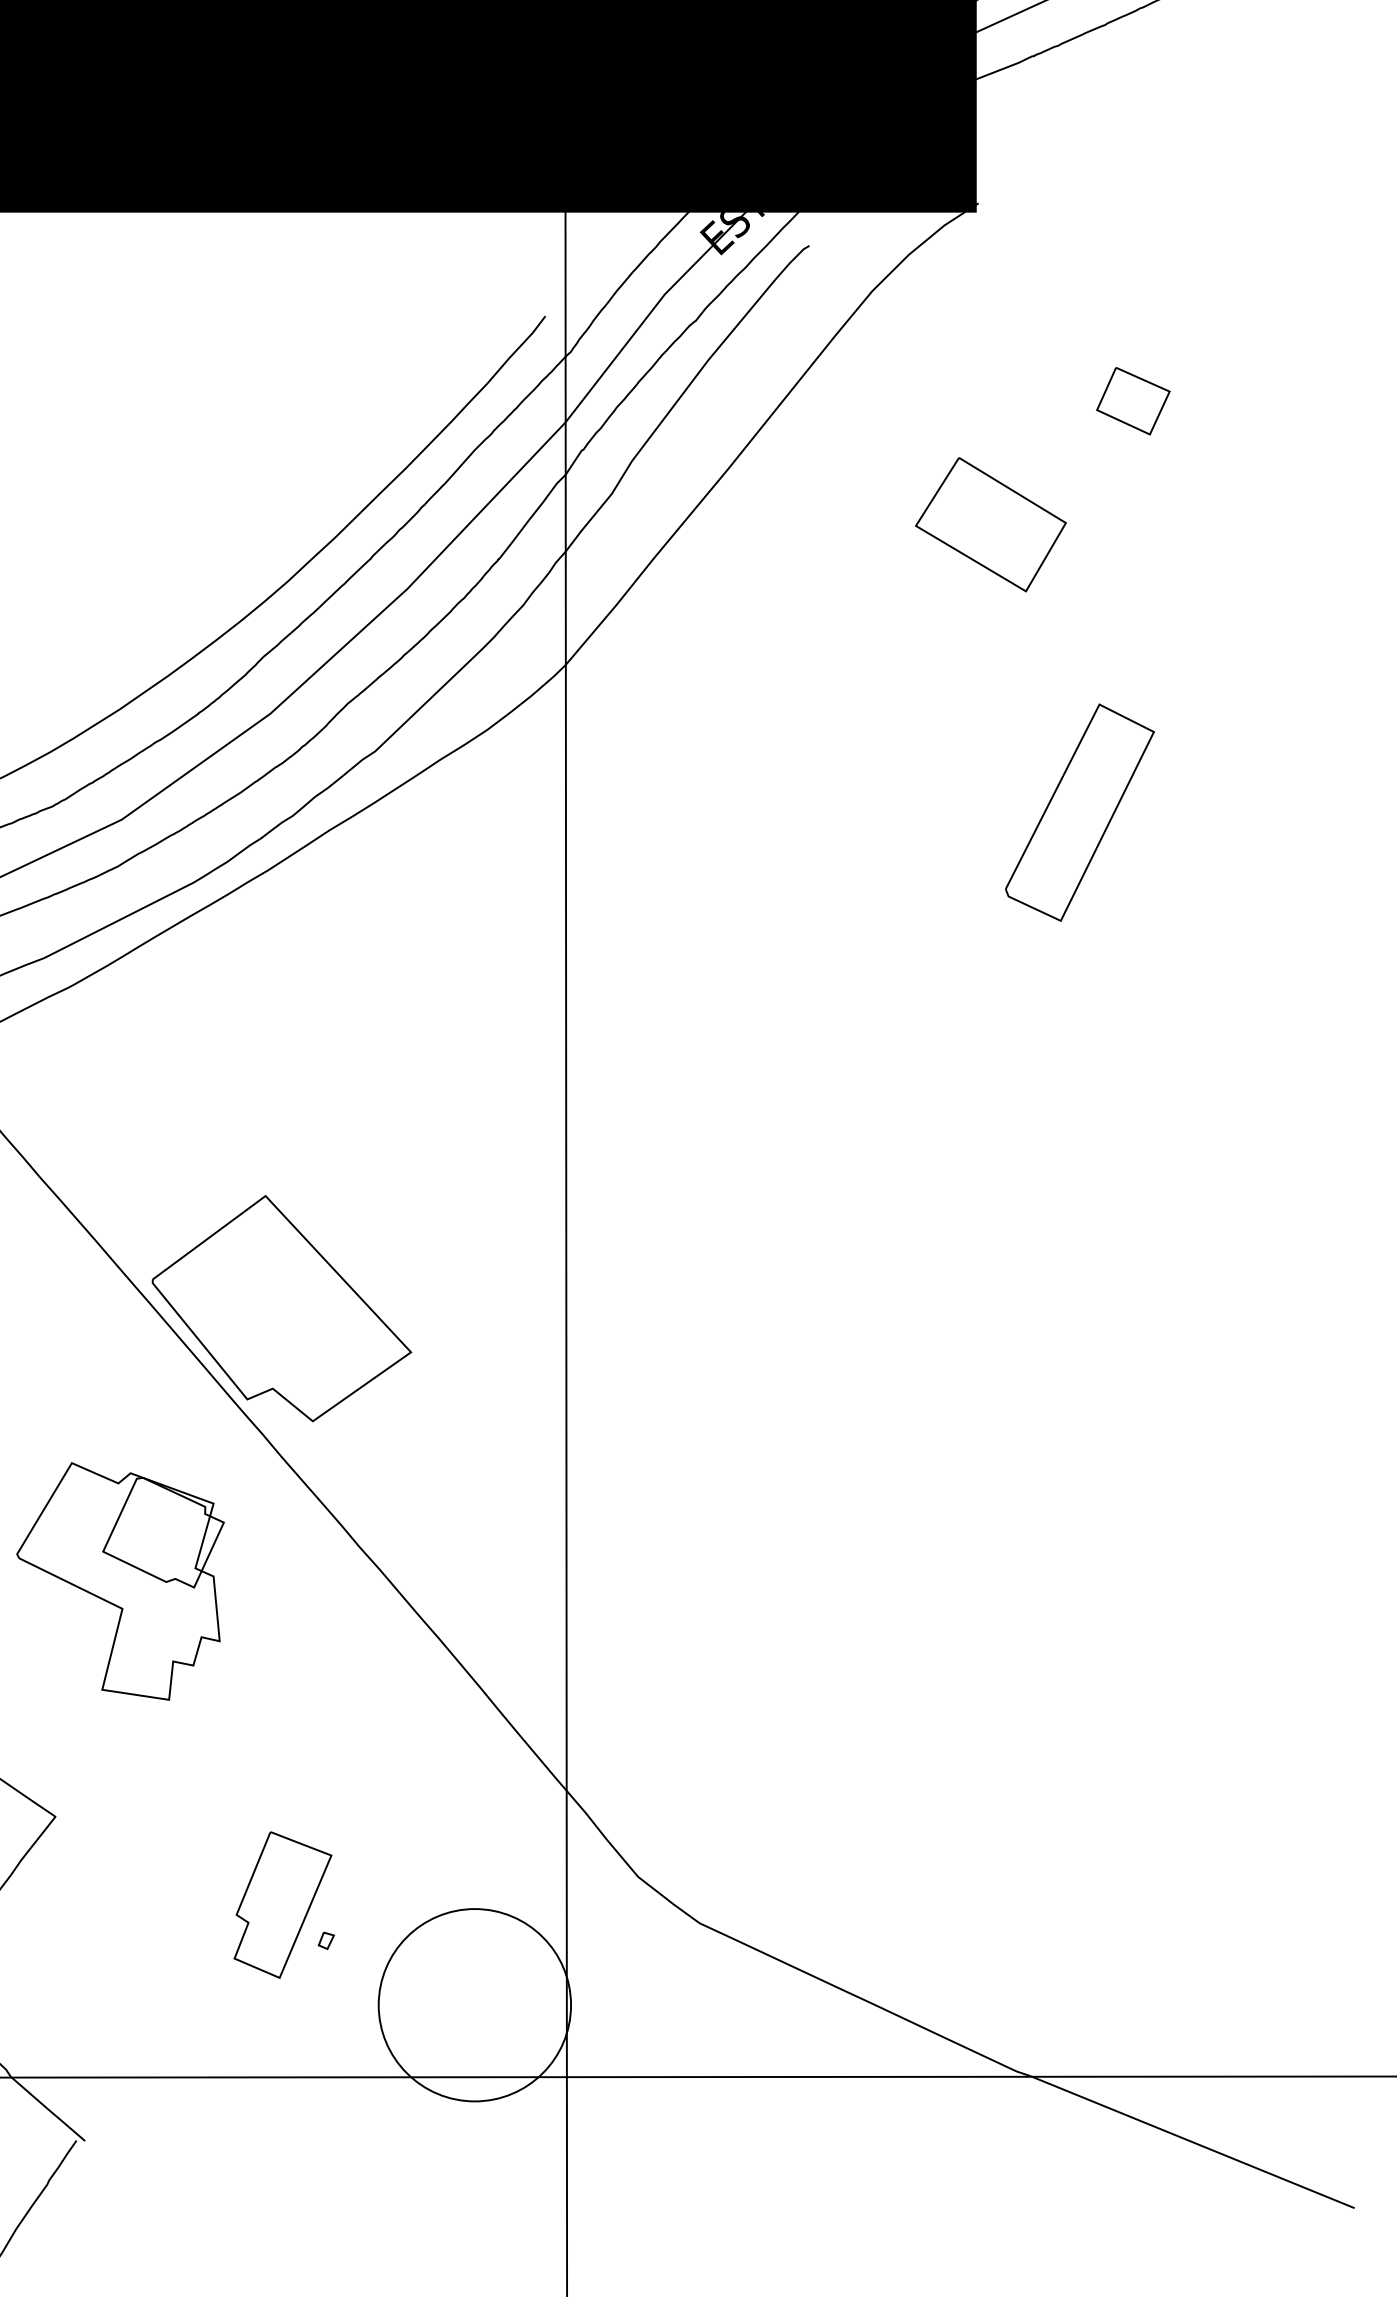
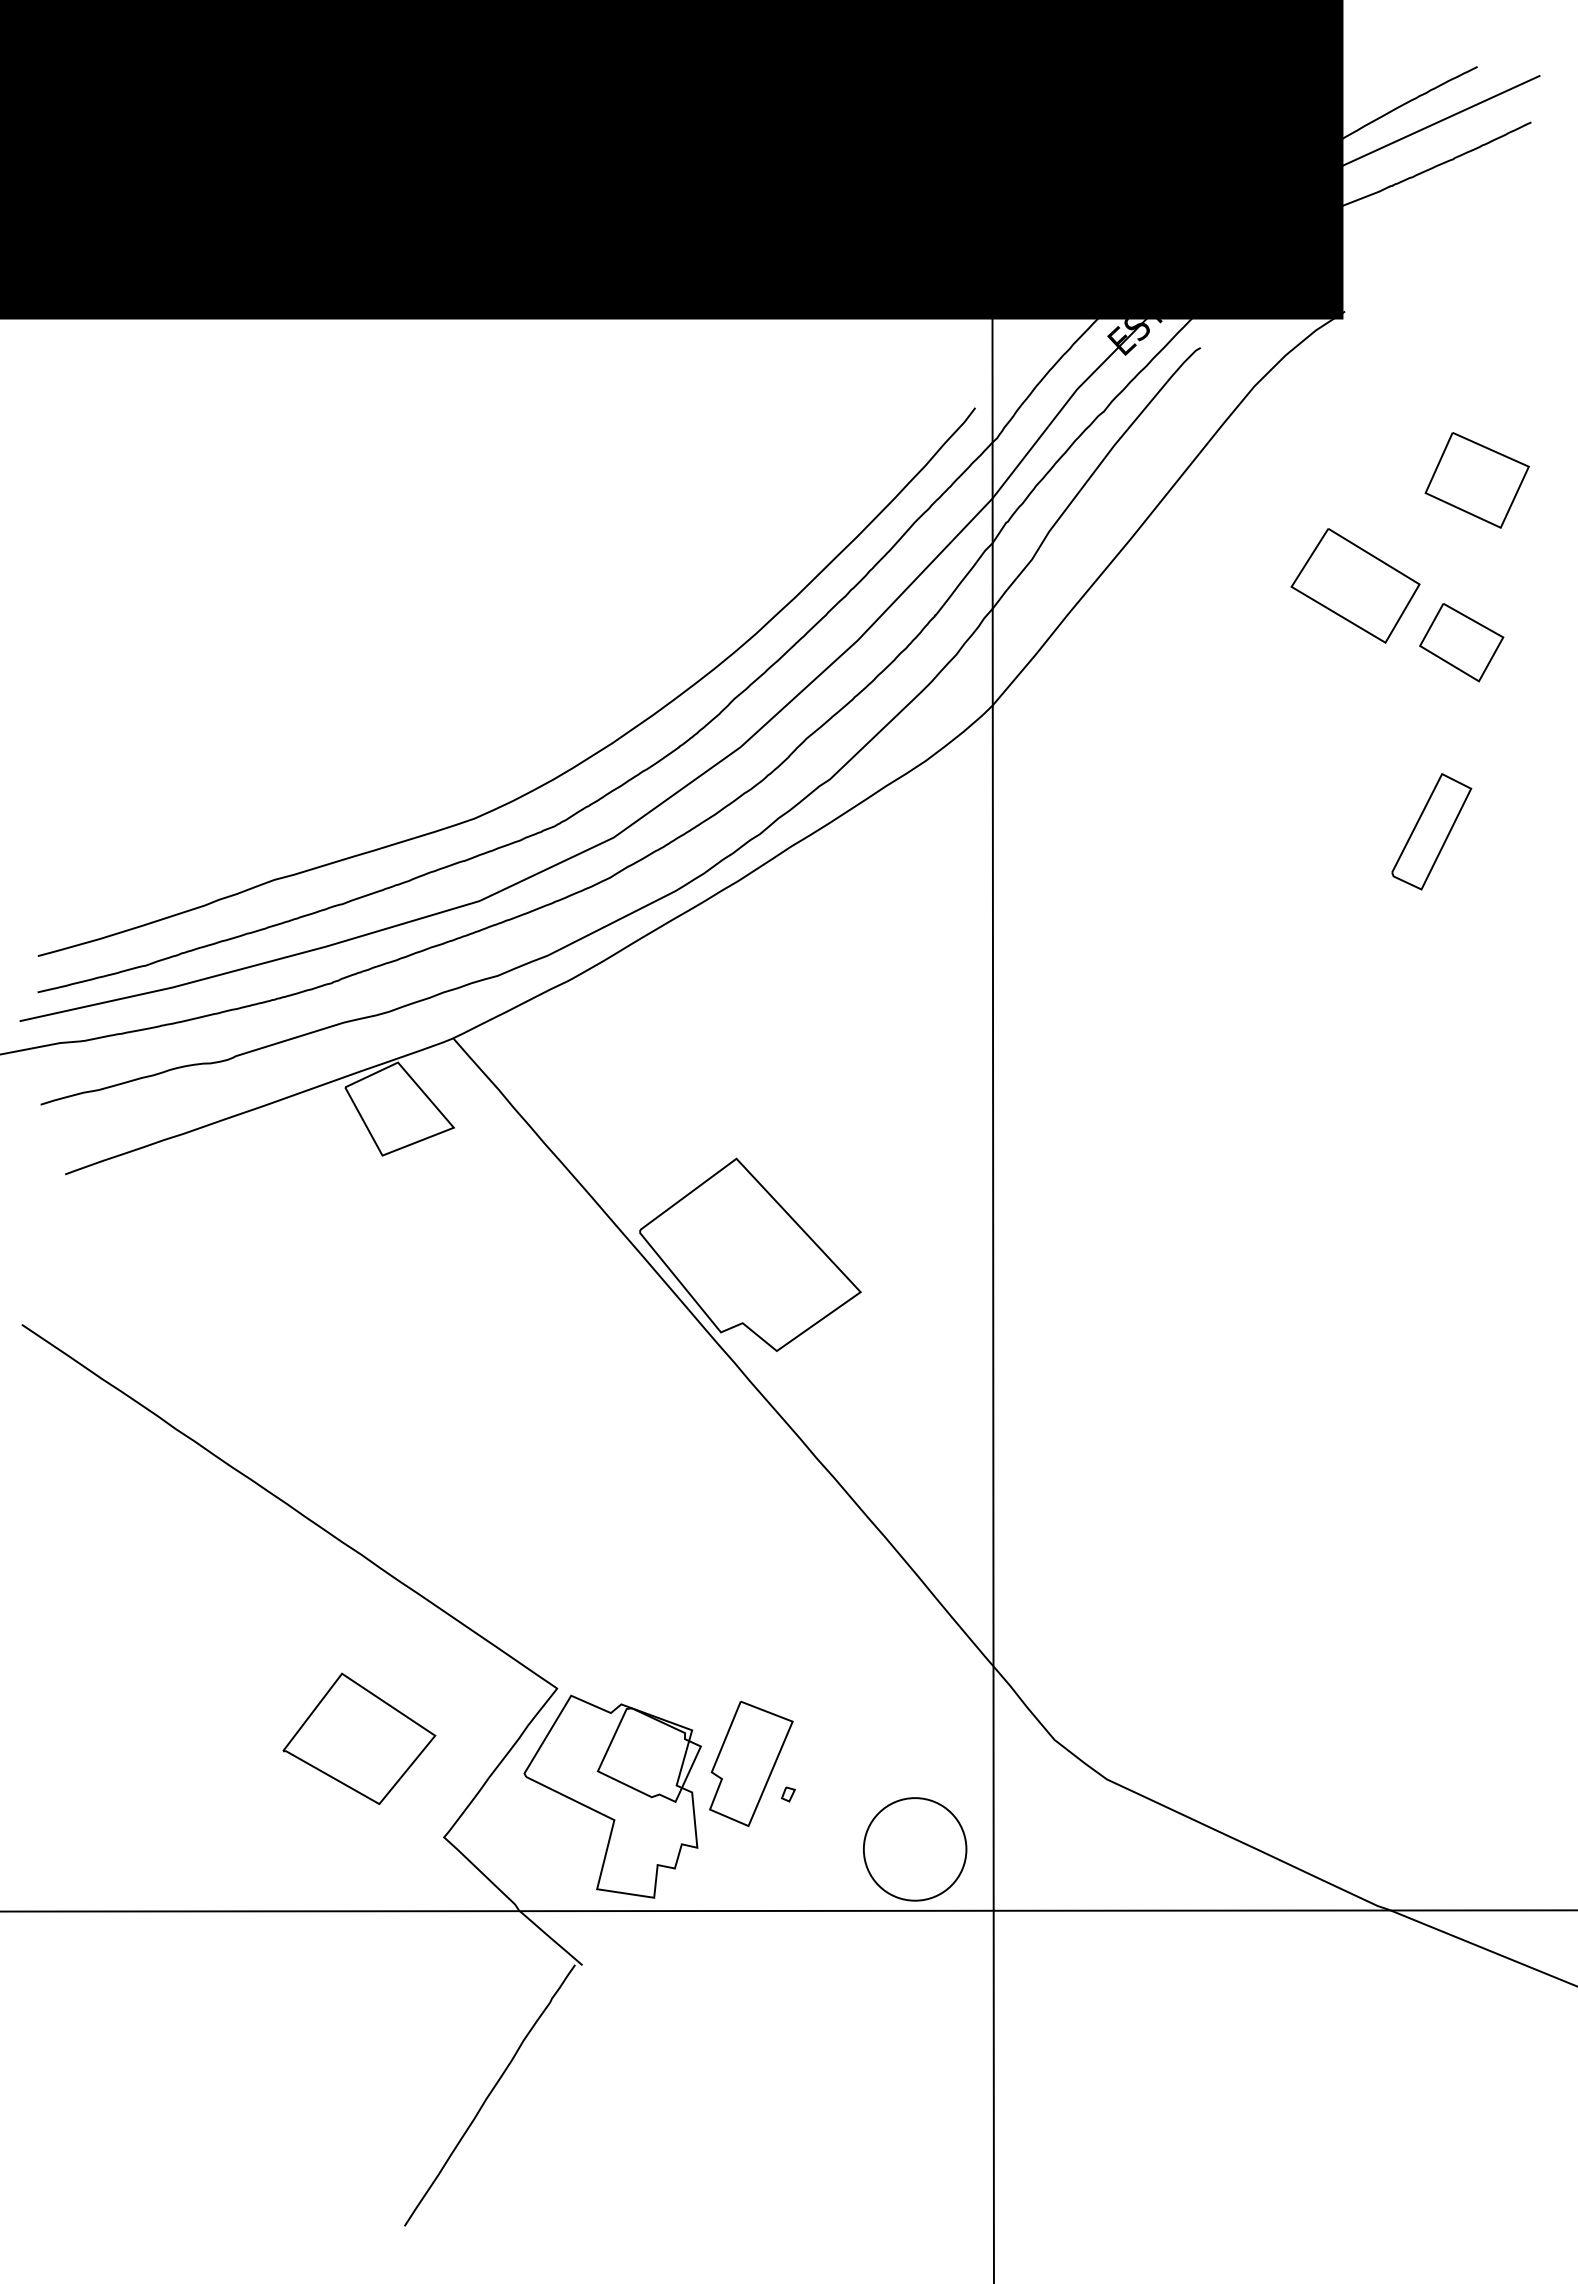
part: (1132, 401) -> (1476, 480), size x1.67
part: (1115, 591) -> (1461, 642), added
part: (1079, 812) -> (1431, 831), size x0.62
part: (120, 1581) -> (612, 1796), moved
circle: (474, 2005) -> (914, 1849), size x0.62

